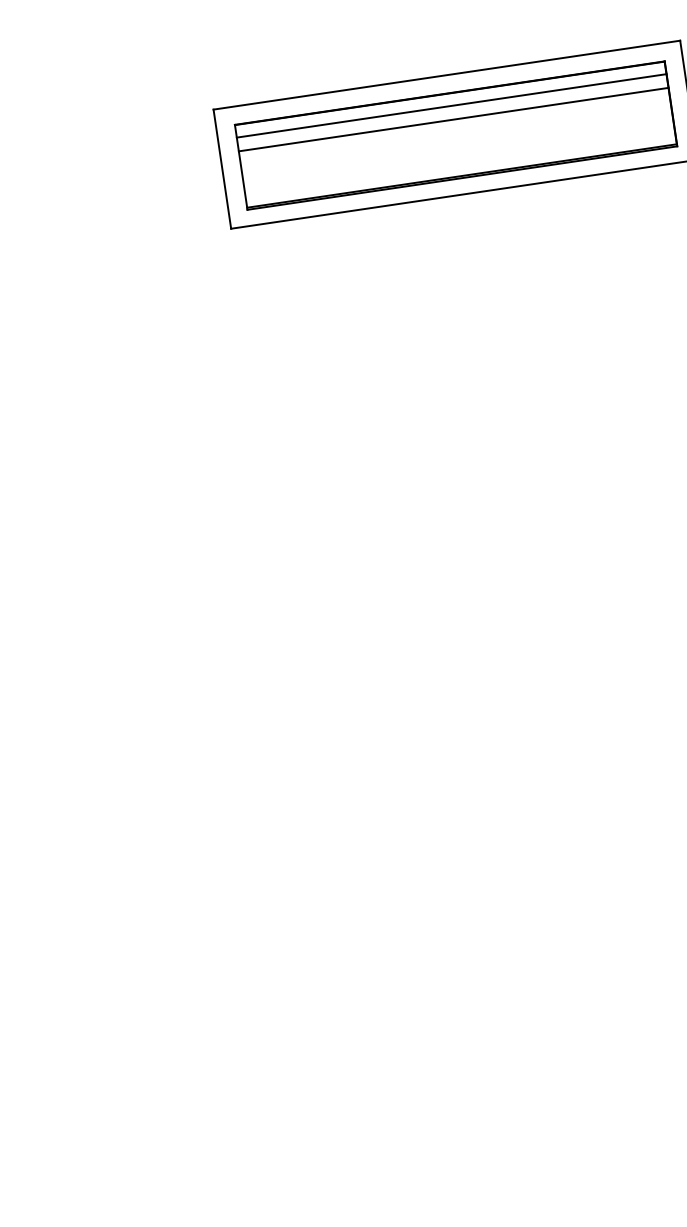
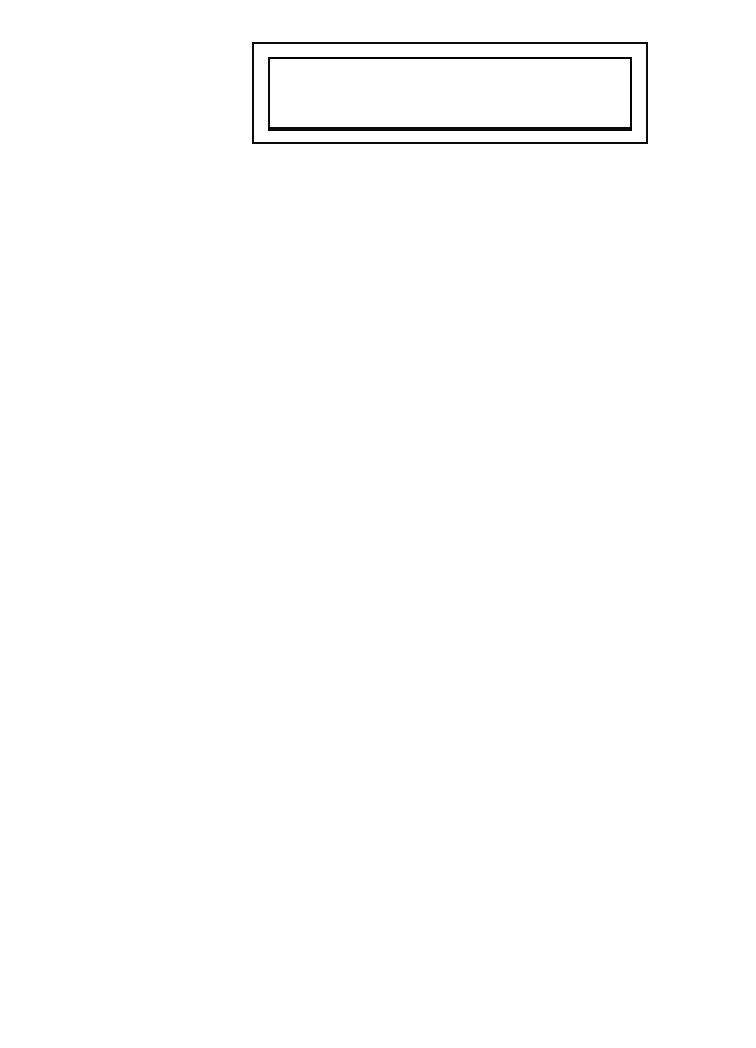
line: (451, 105) -> (450, 68), removed
line: (454, 119) -> (450, 80), removed

